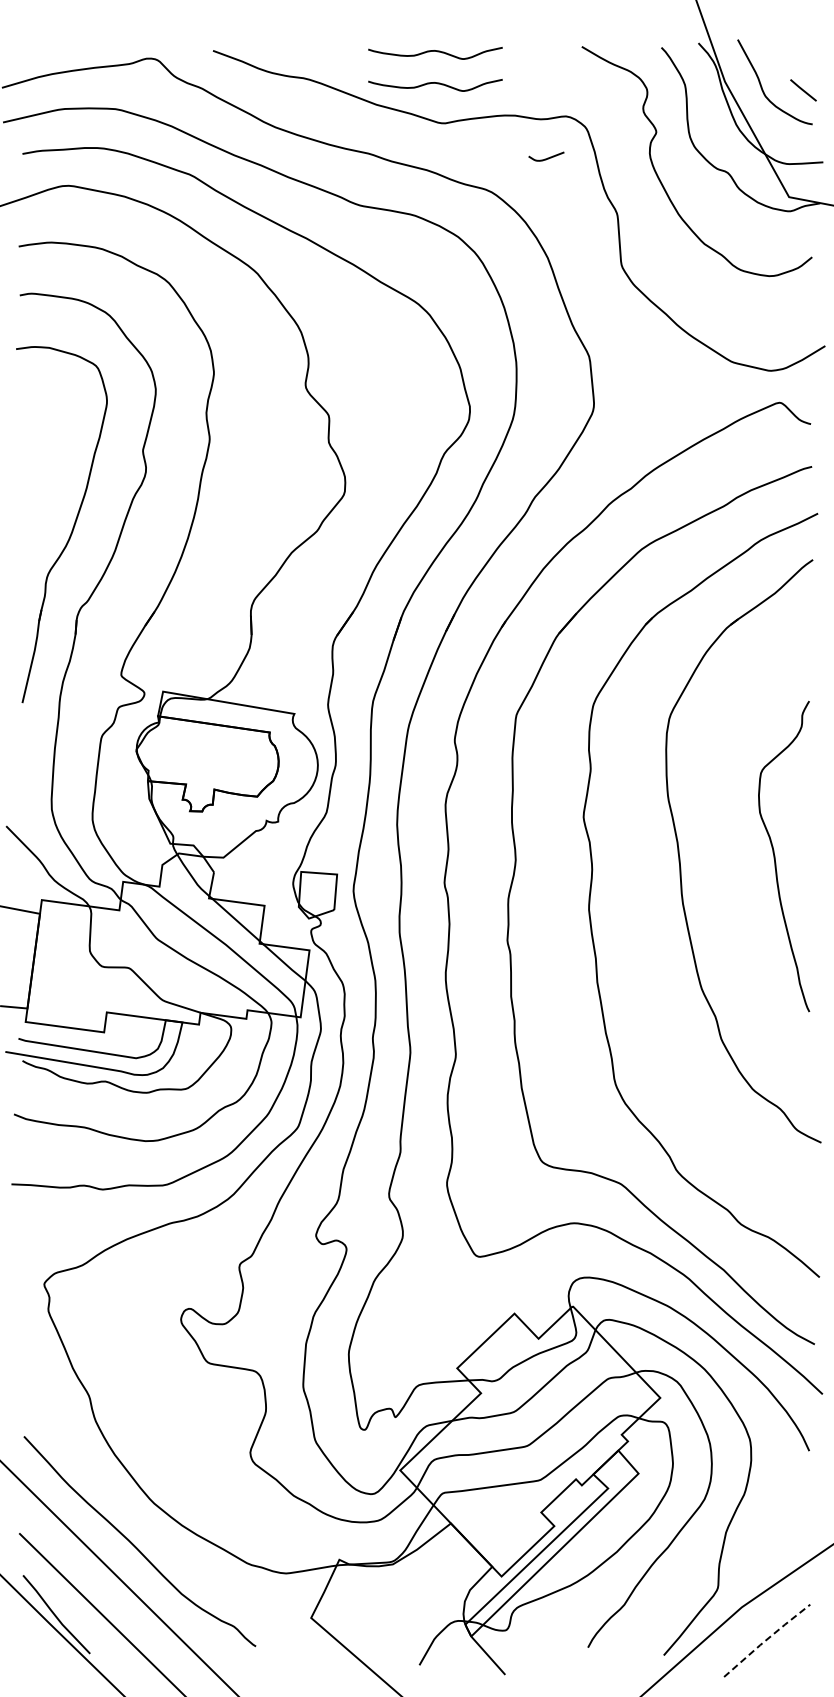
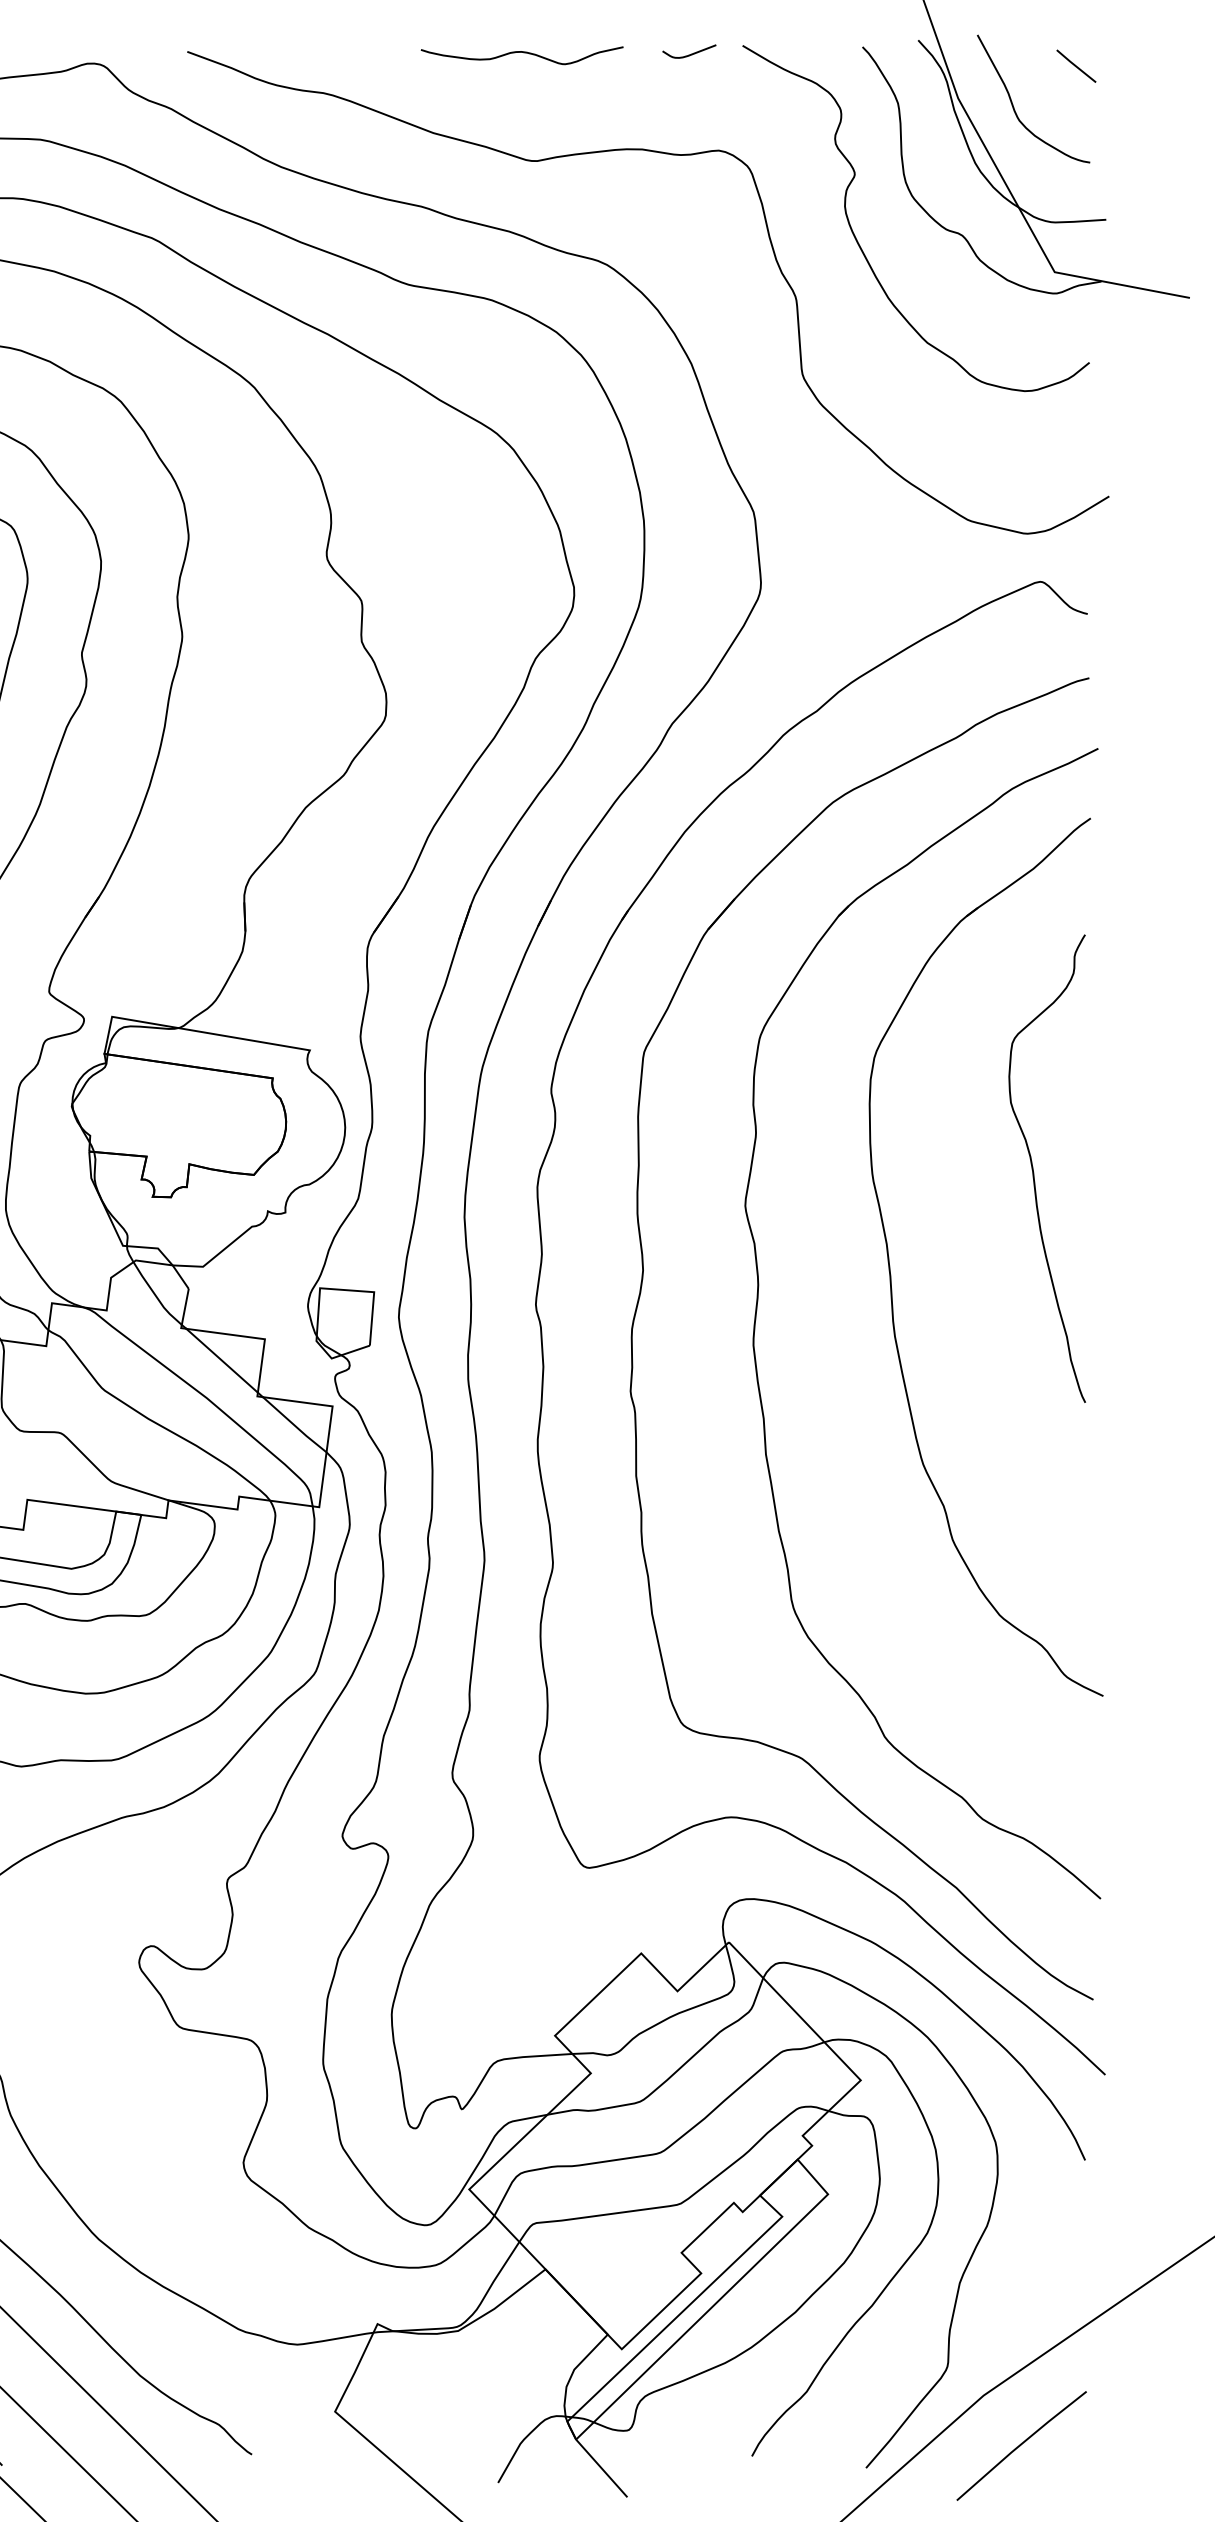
curve: (435, 83) -> (522, 101), removed
line: (803, 90) -> (1076, 66), moved
curve: (547, 157) -> (690, 52), moved
curve: (775, 856) -> (1034, 1168), moved
line: (767, 1639) -> (1022, 2444), dashed -> solid

